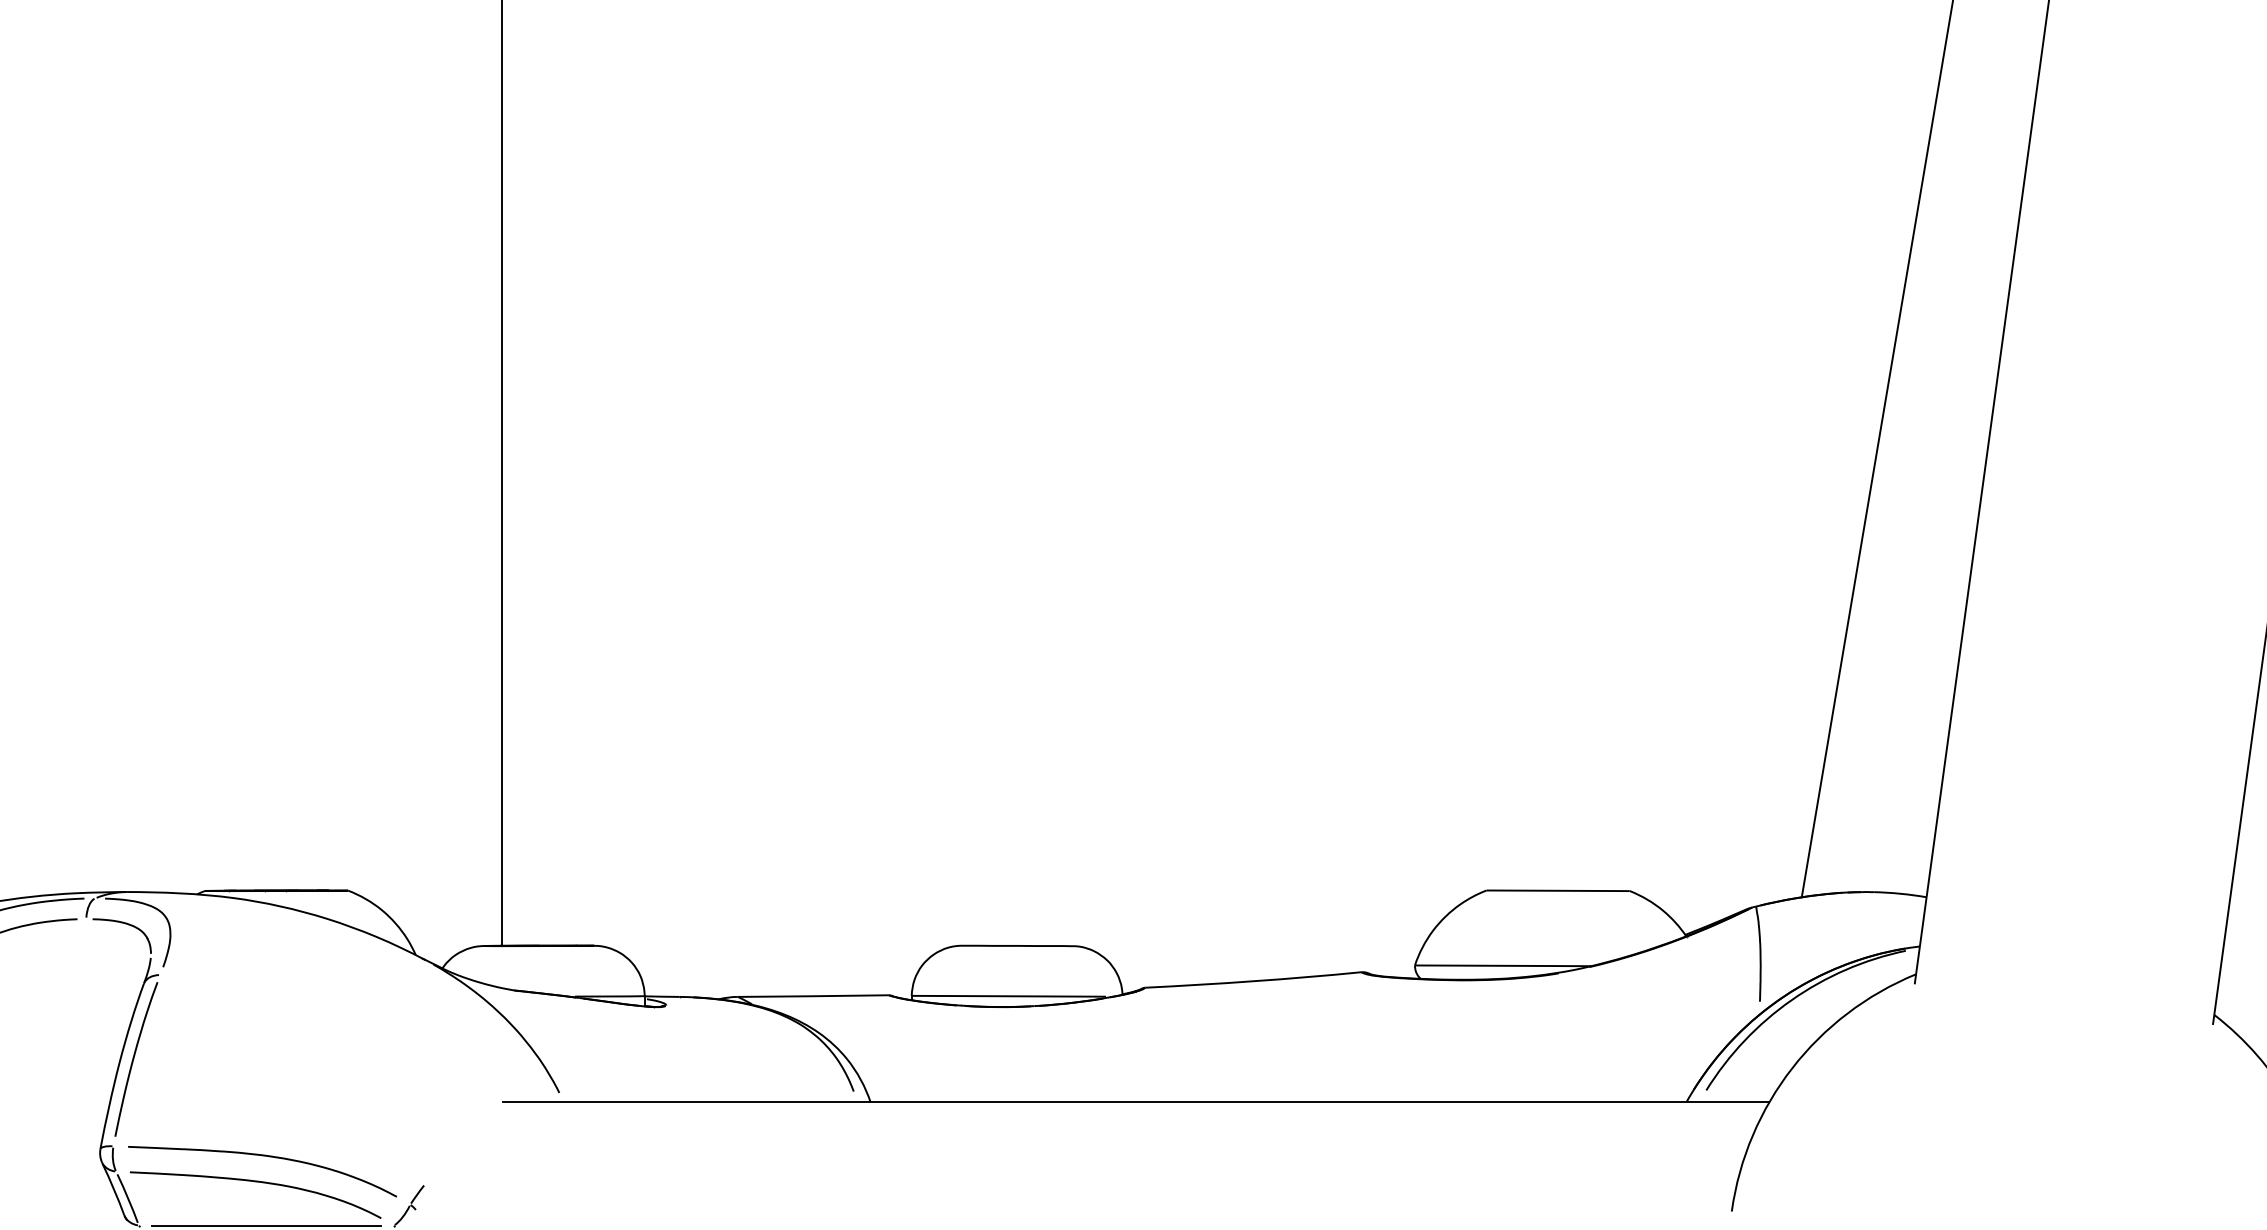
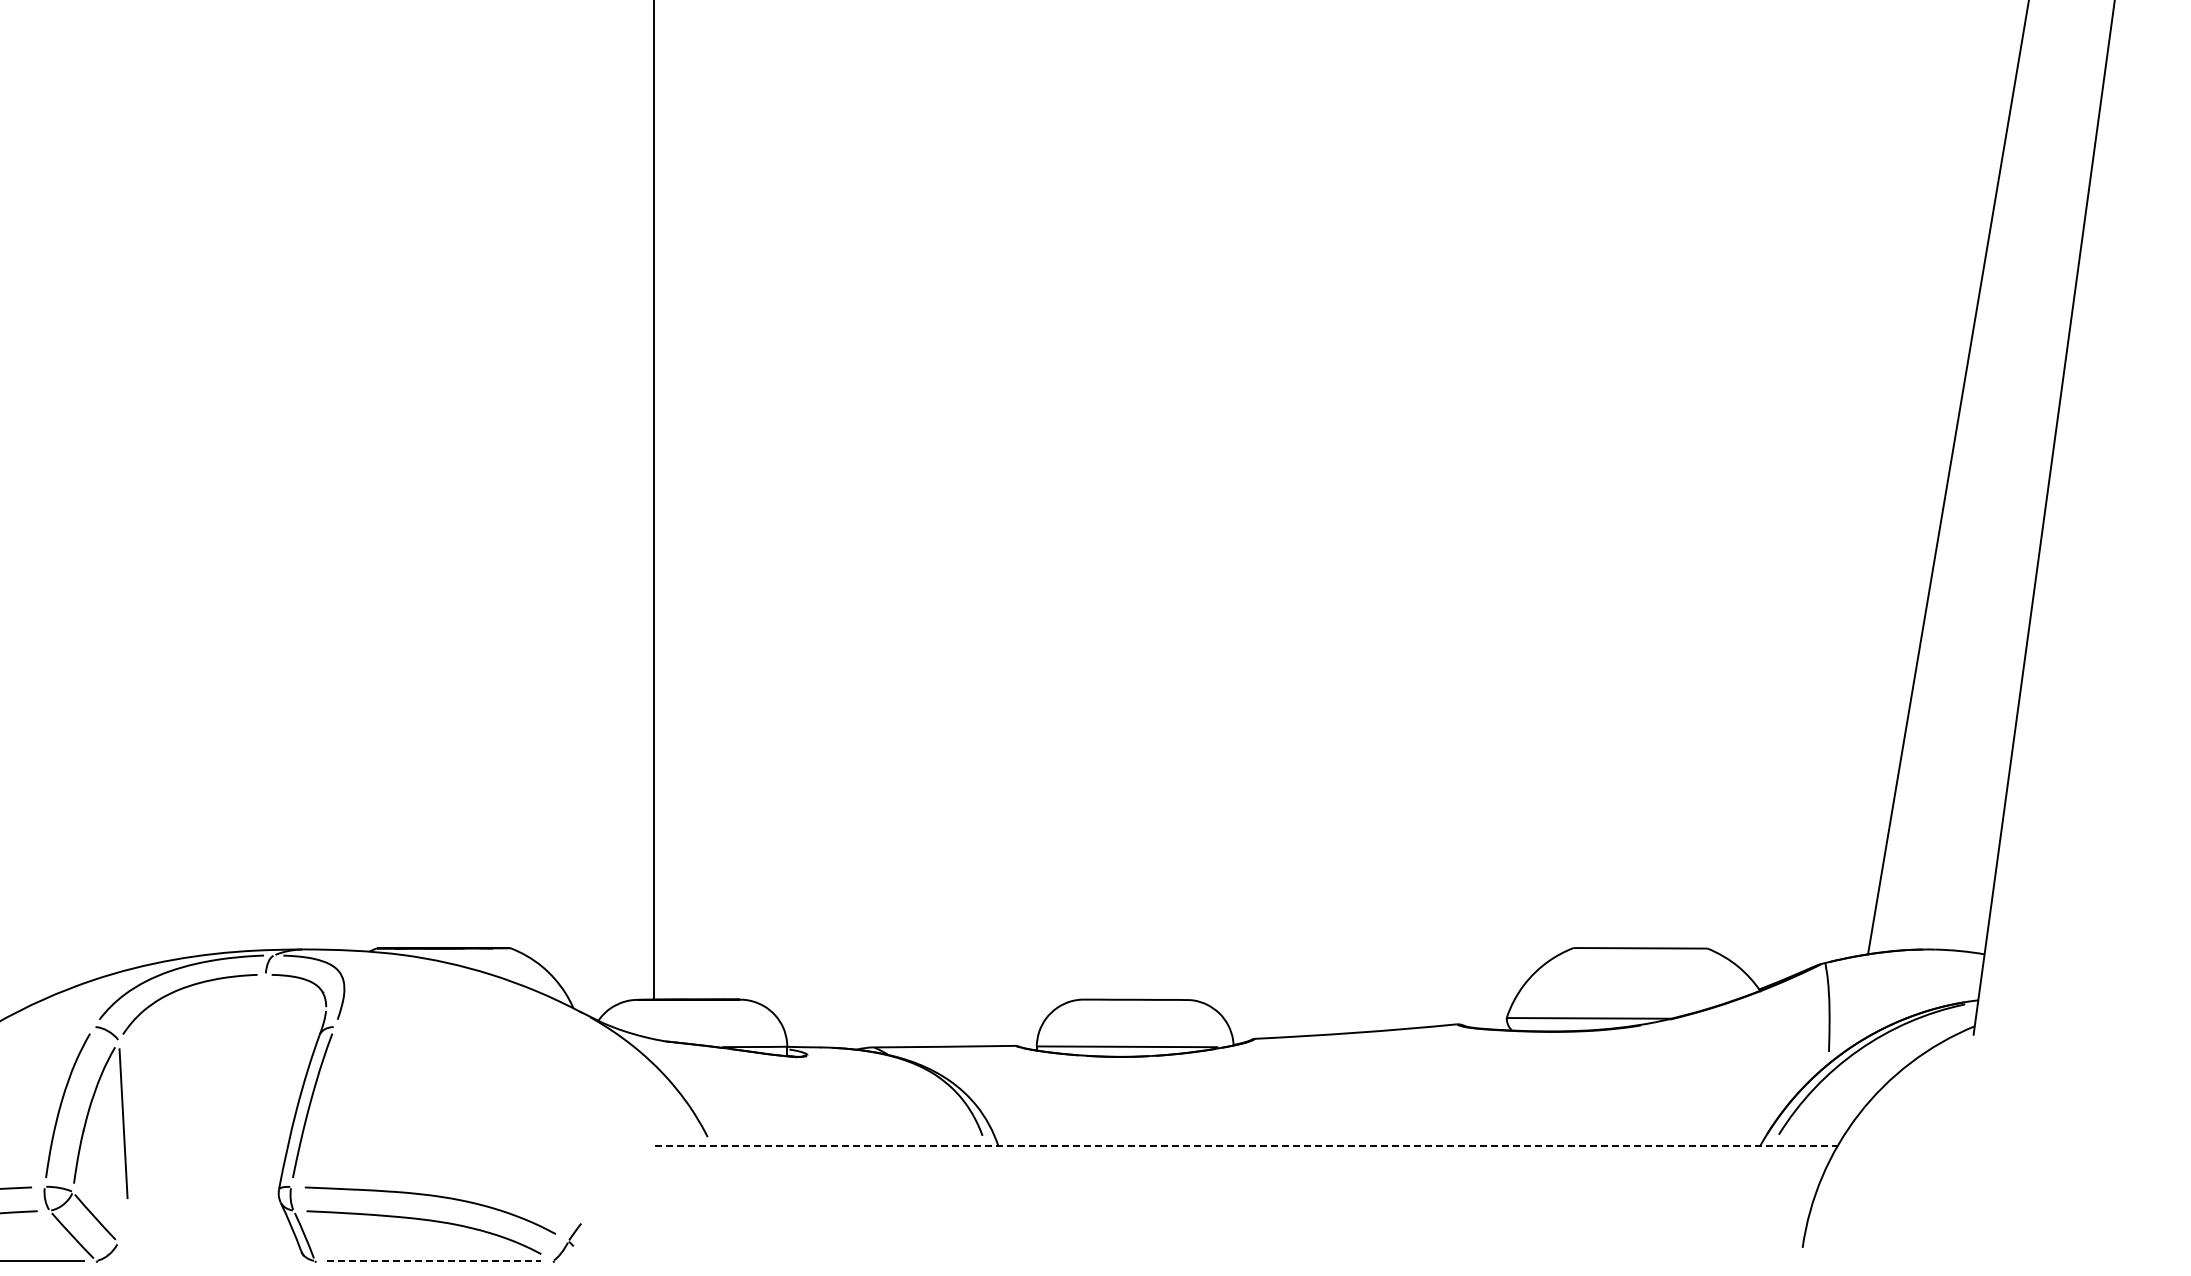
line: (1136, 1101) -> (1246, 1145), solid -> dashed
line: (266, 1225) -> (434, 1260), solid -> dashed

